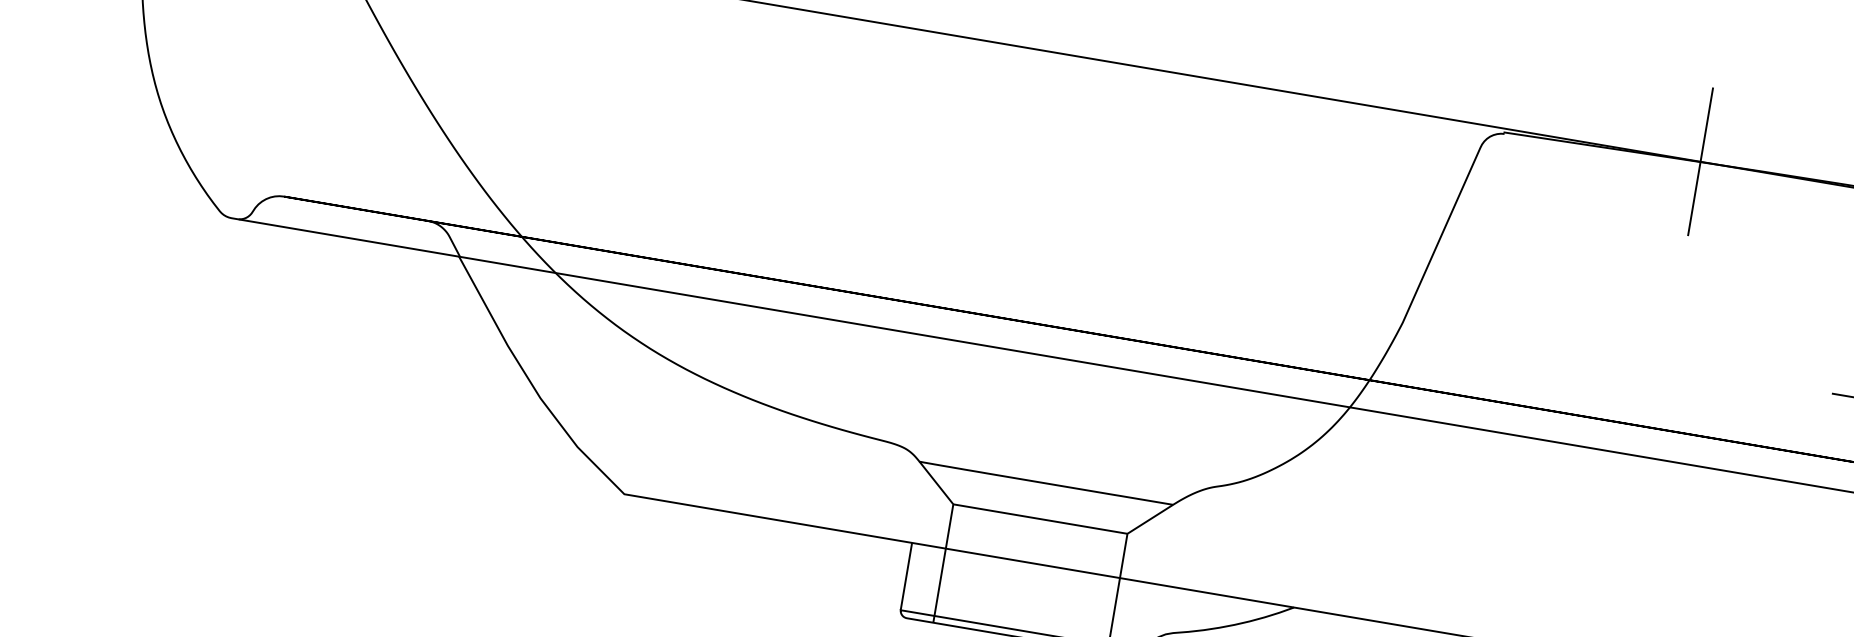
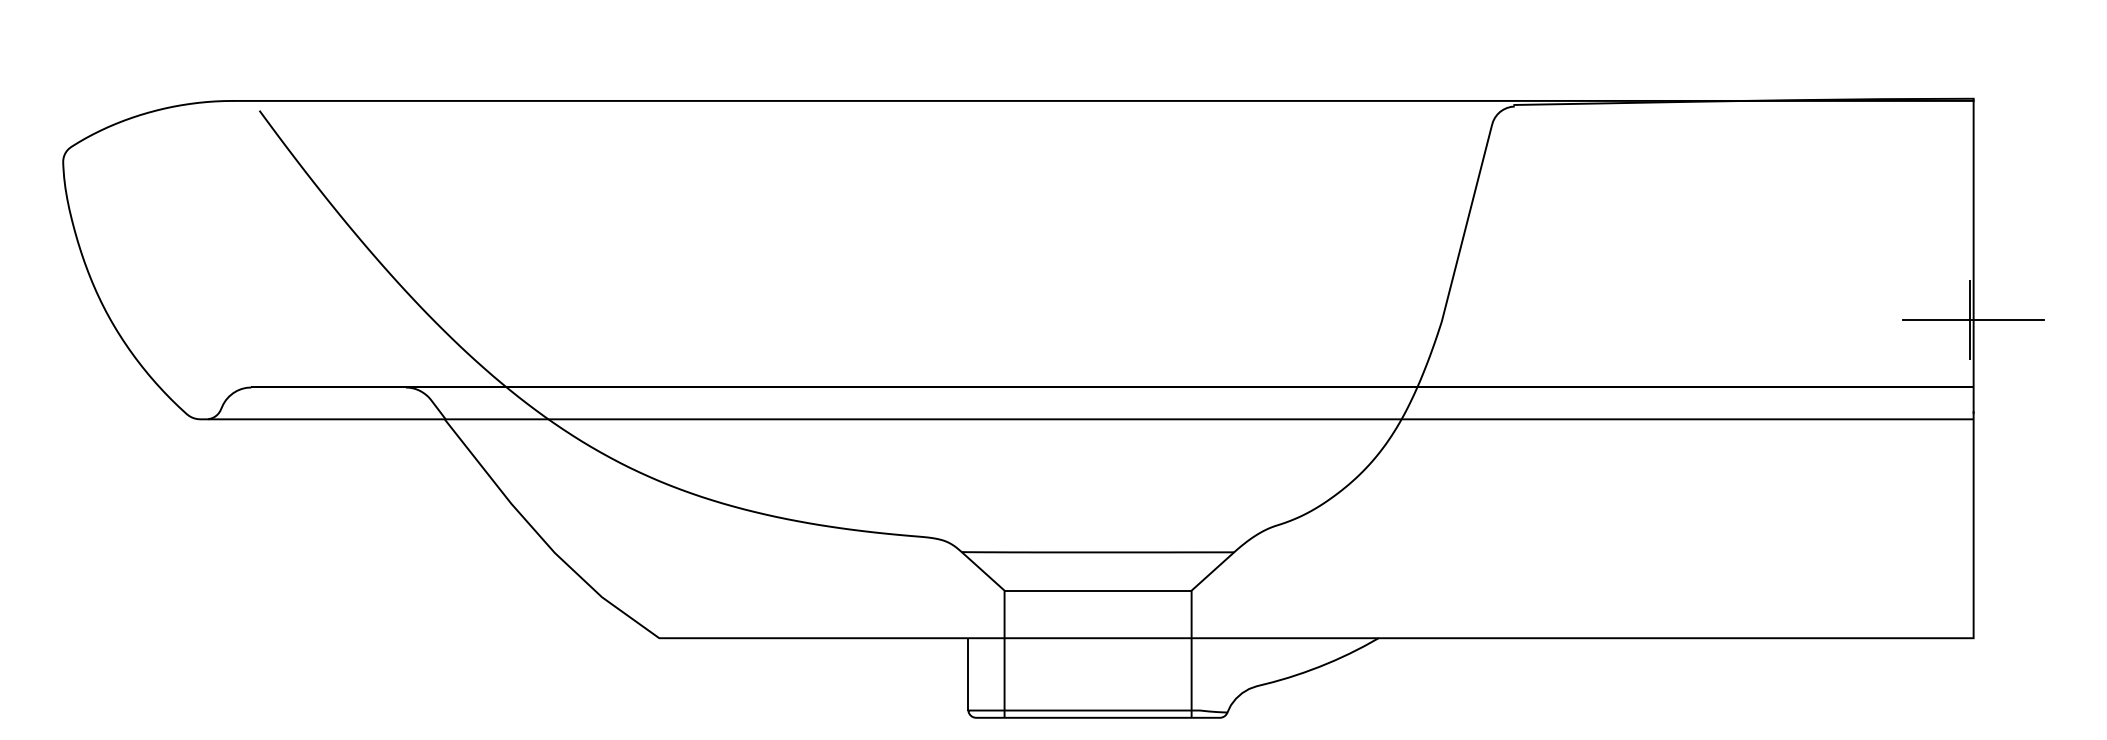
line: (1700, 161) -> (1724, 100), removed

